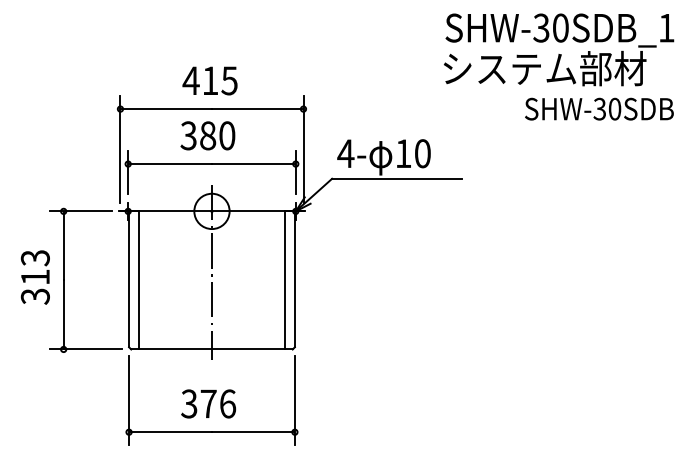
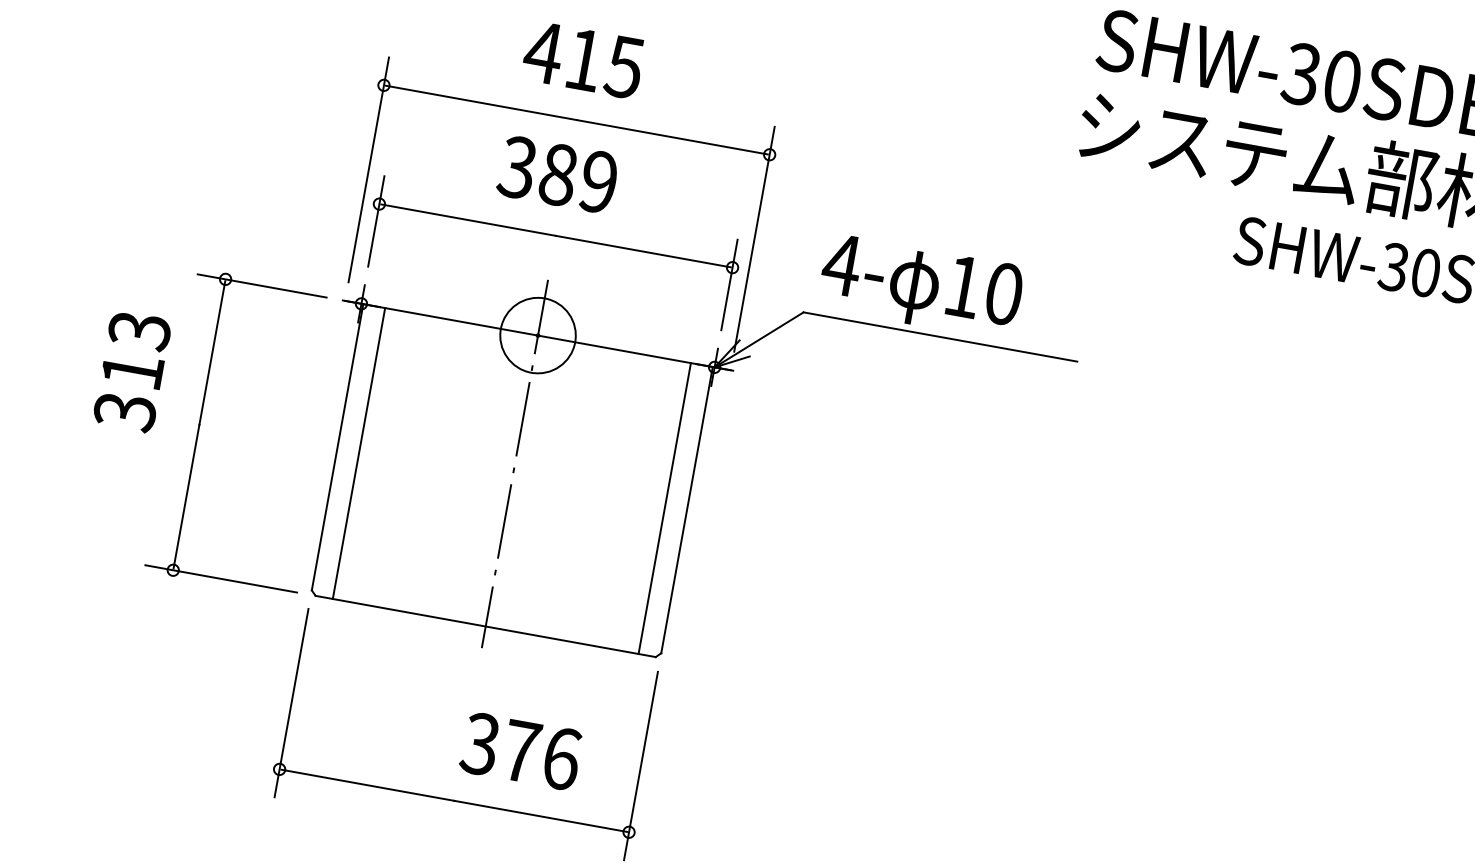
text: (227, 135) -> (599, 181), 380 -> 389
text: (34, 277) -> (130, 371), moved
text: (208, 403) -> (521, 750), moved

